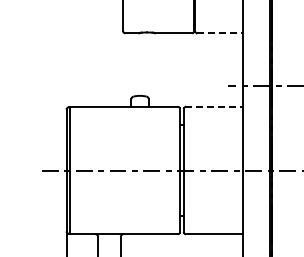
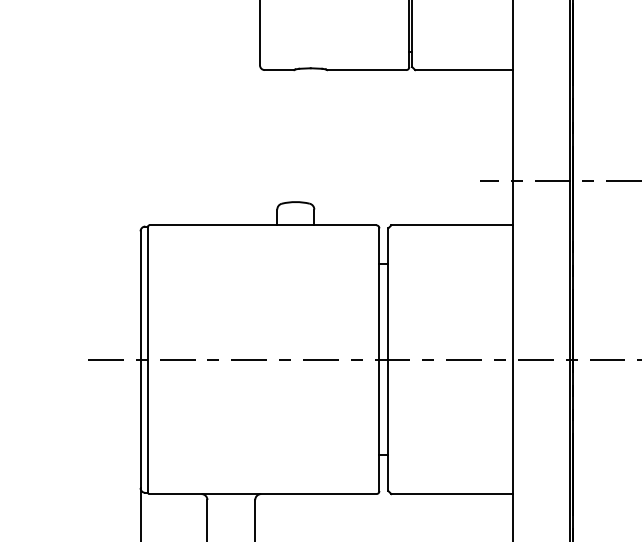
line: (220, 33) -> (465, 70), dashed -> solid
line: (214, 106) -> (452, 224), dashed -> solid

